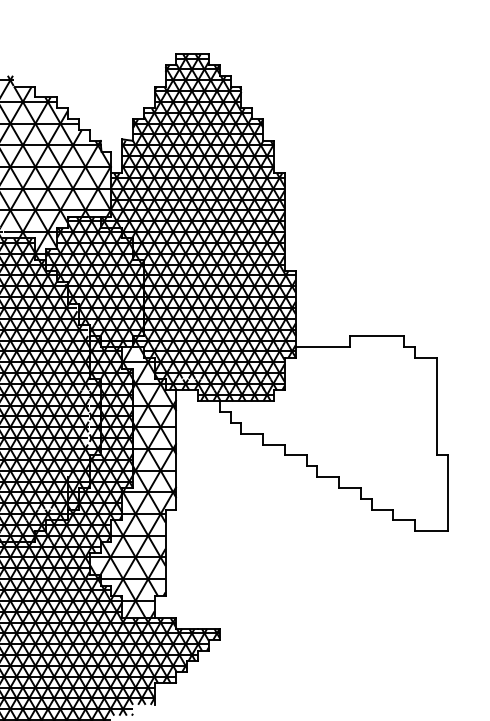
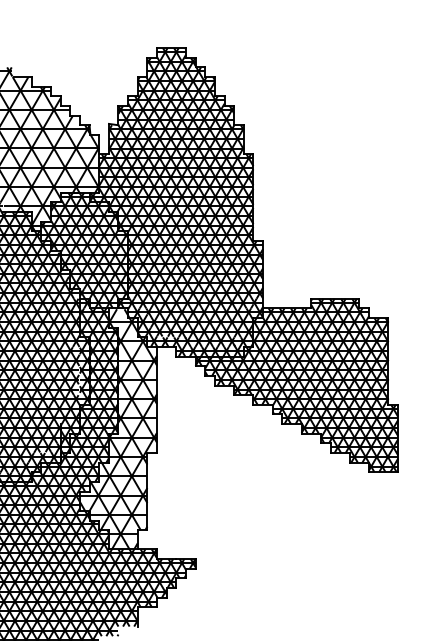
hatch: (333, 433) -> (296, 385), added

